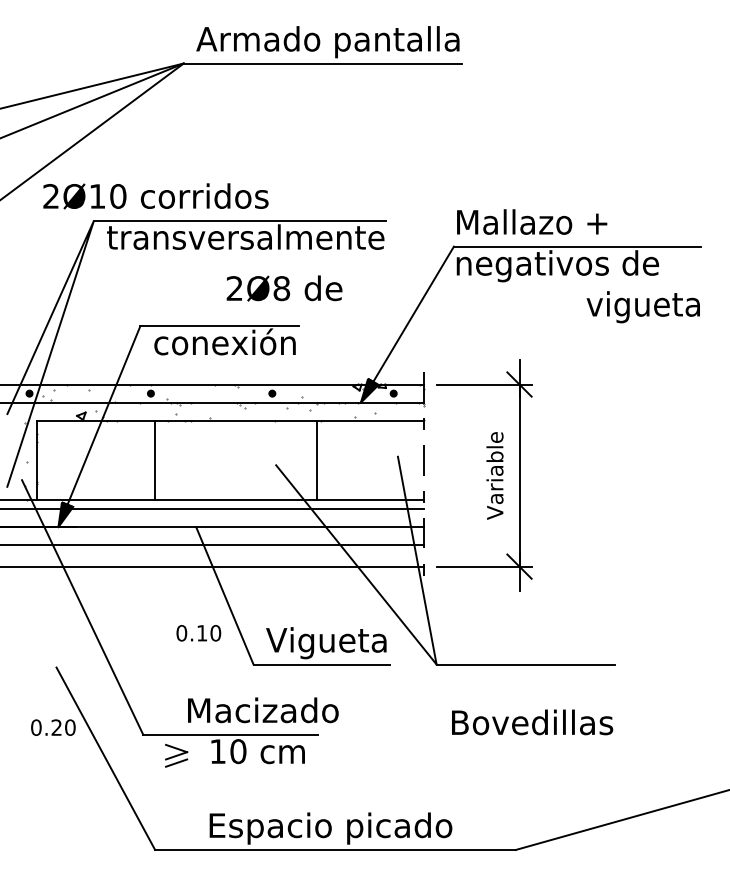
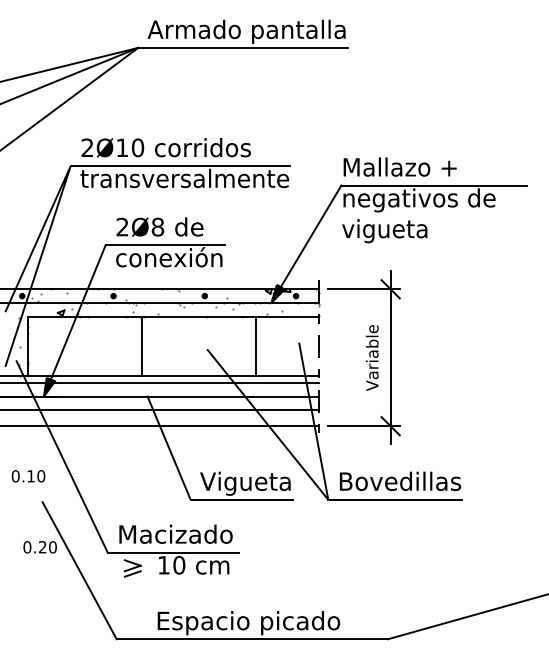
text: (154, 195) -> (165, 147), moved
text: (283, 287) -> (159, 226), moved
text: (642, 307) -> (384, 231), moved
line: (154, 460) -> (142, 346), moved
line: (317, 460) -> (256, 346), moved
text: (198, 633) -> (28, 476), moved
text: (262, 709) -> (175, 533), moved
text: (532, 721) -> (400, 480), moved

